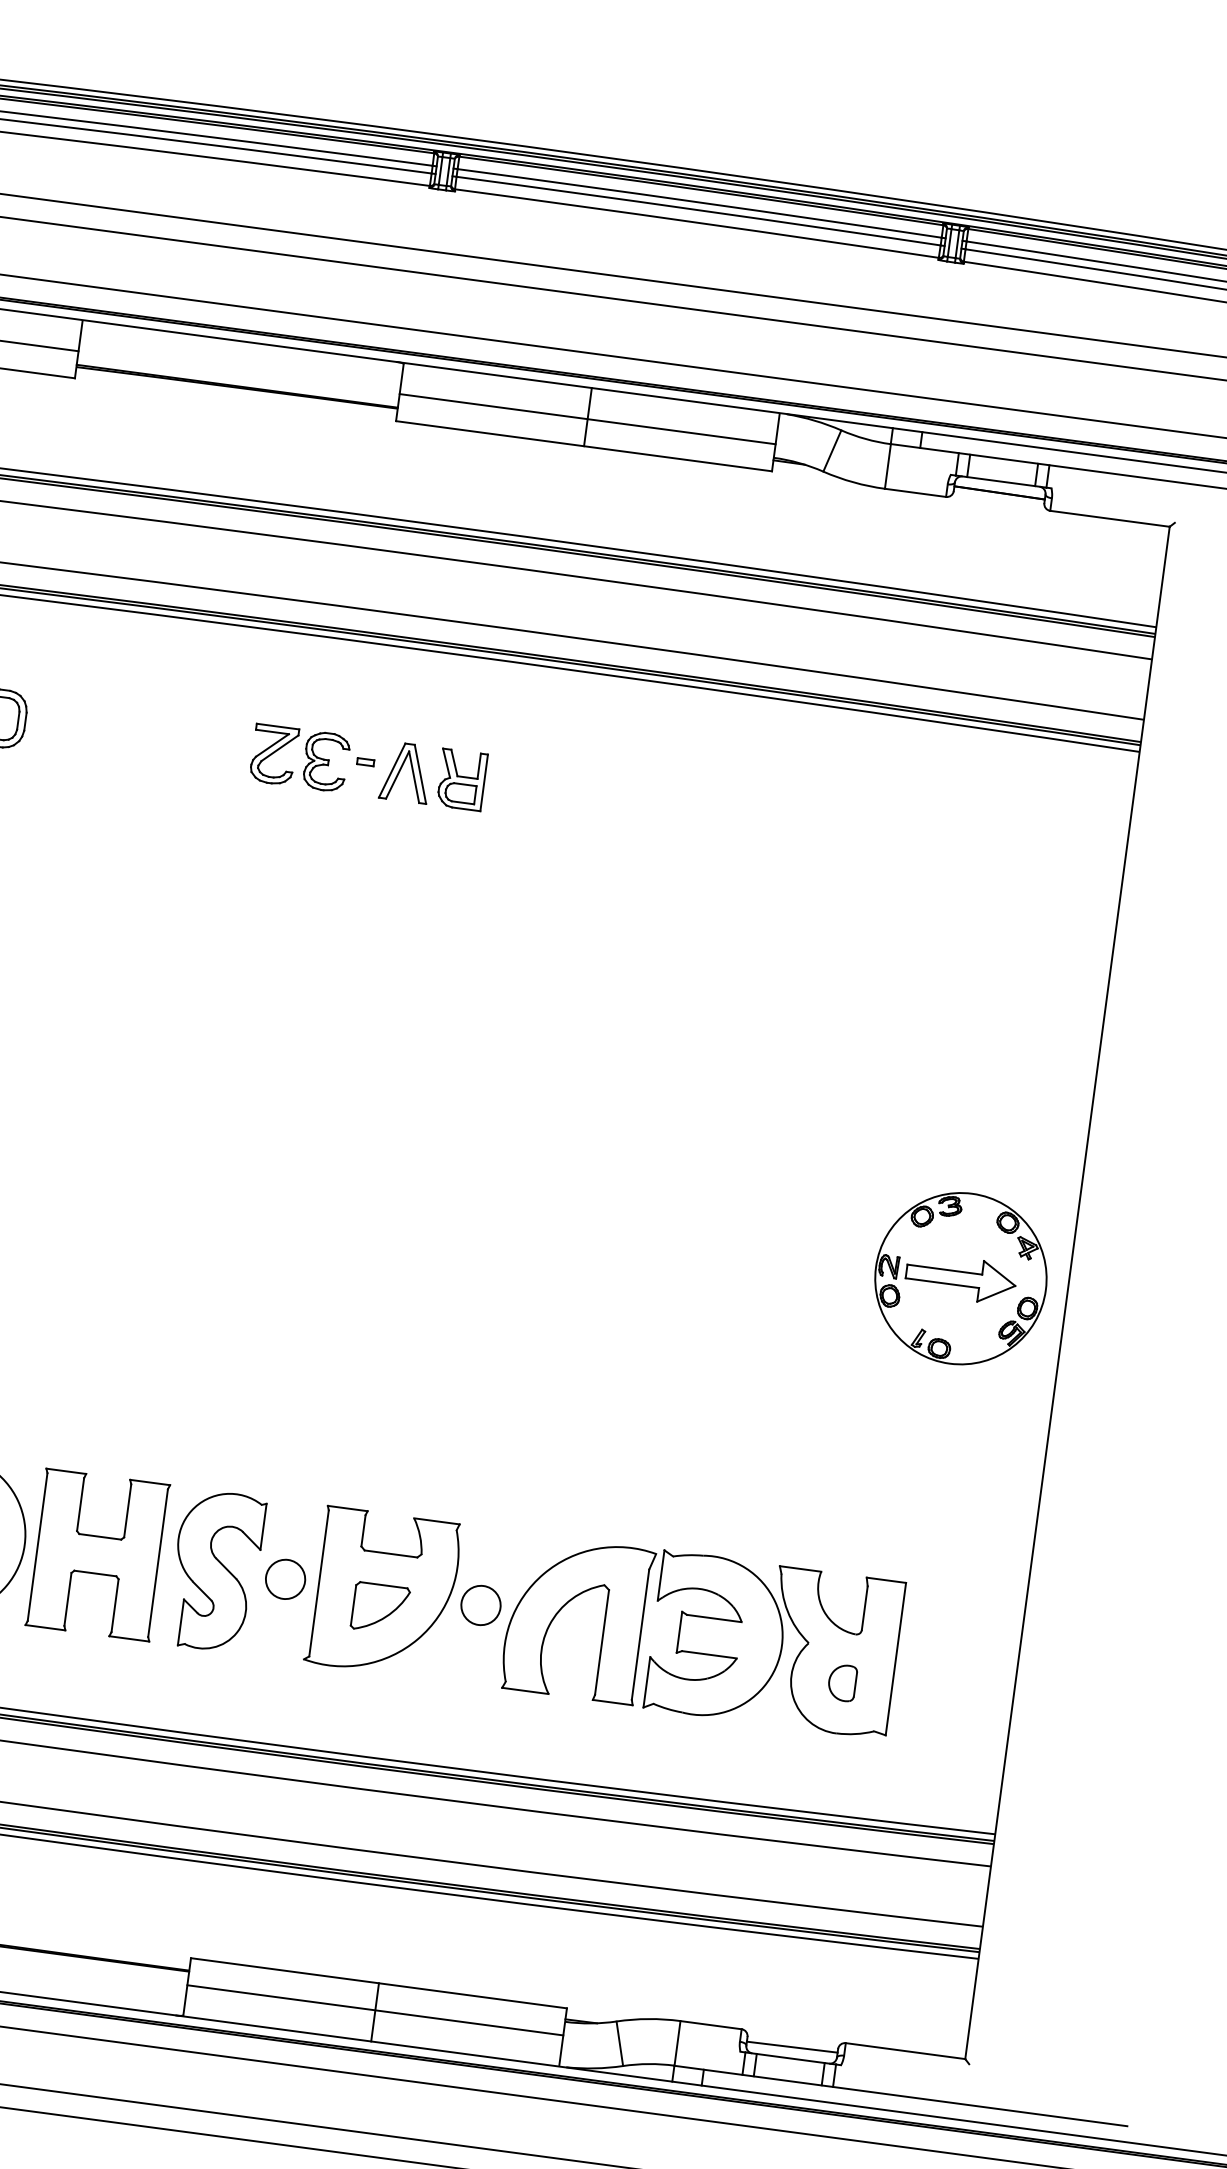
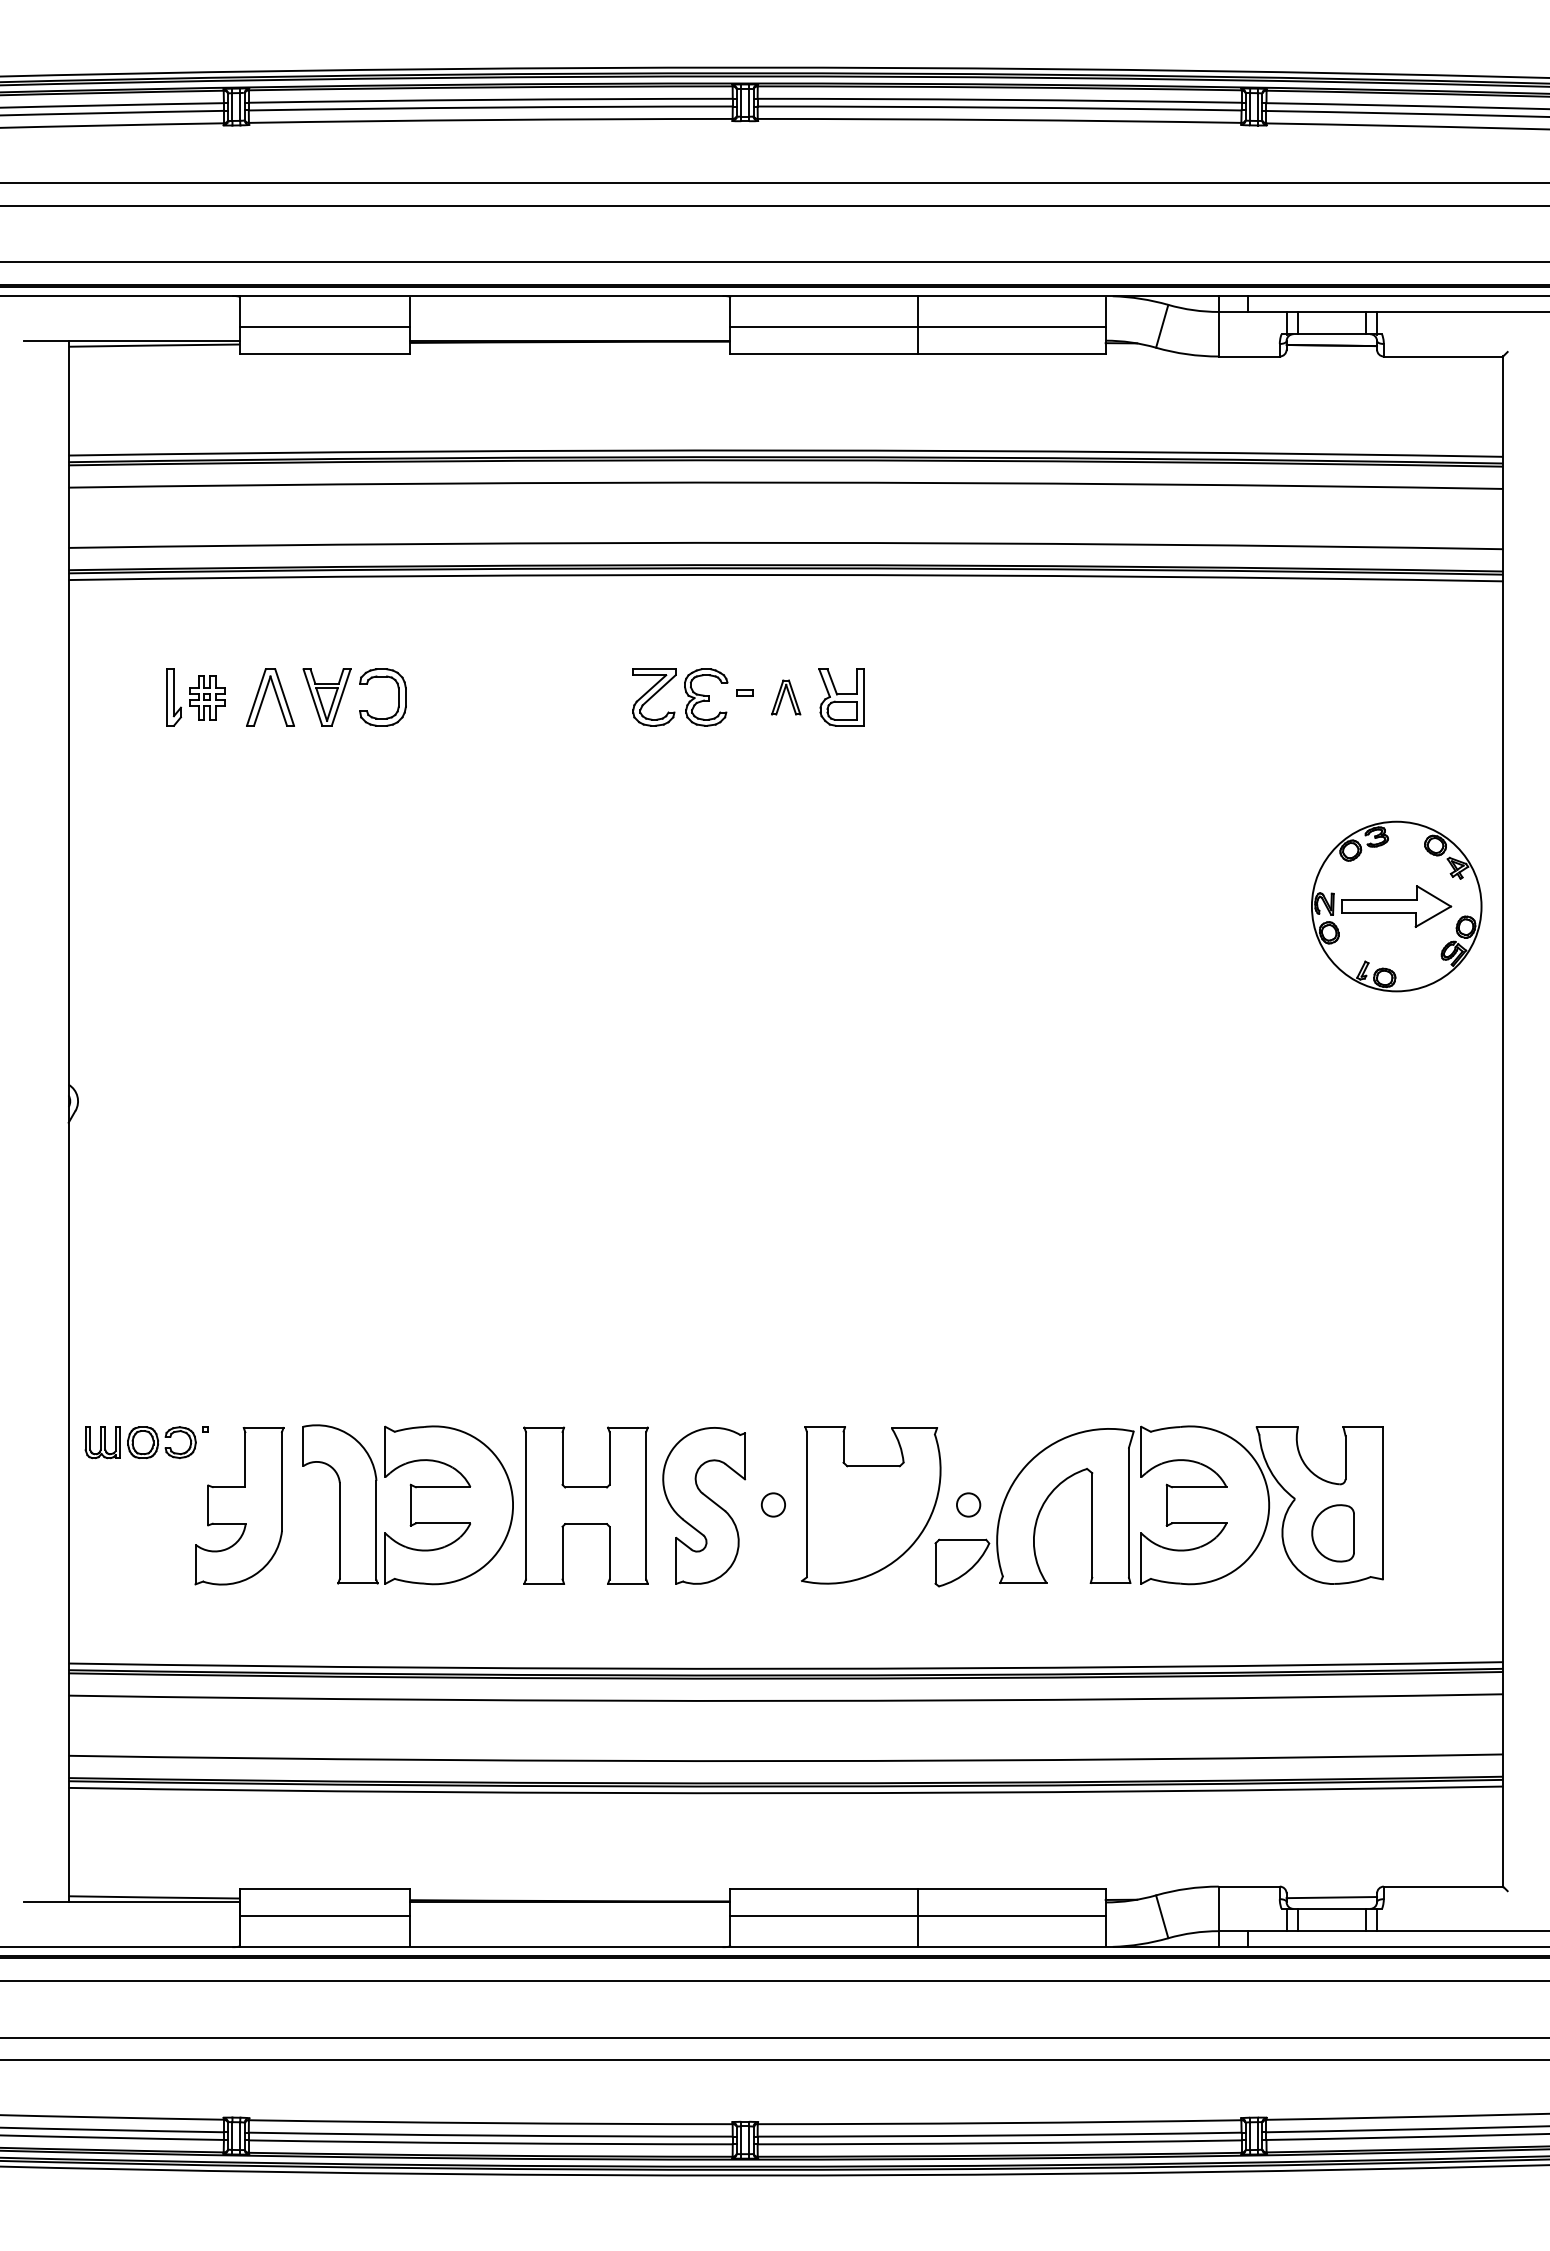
part: (405, 772) -> (785, 697), size x0.6
part: (960, 1278) -> (1396, 906), moved
circle: (285, 1578) -> (773, 1504), size x0.6
circle: (480, 1604) -> (968, 1504), size x0.6
part: (380, 1607) -> (962, 1562), moved
part: (842, 1682) -> (1333, 1533), size x1.6

